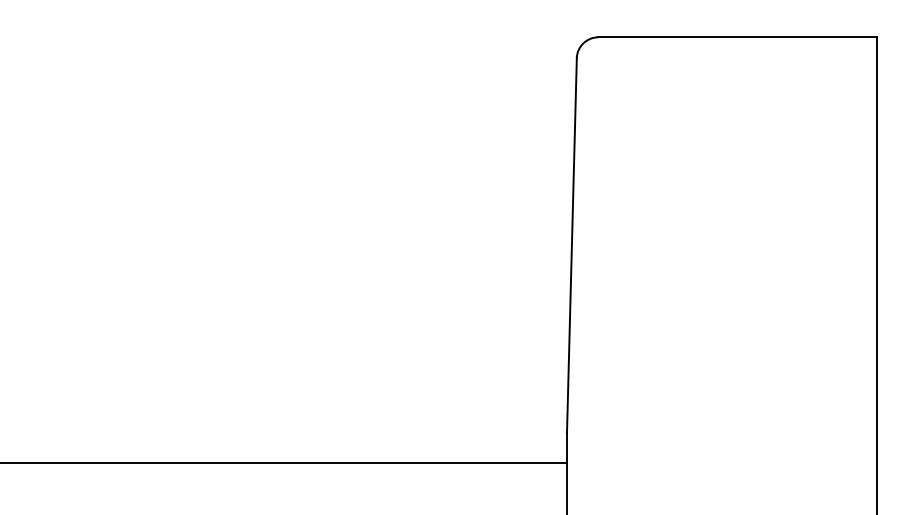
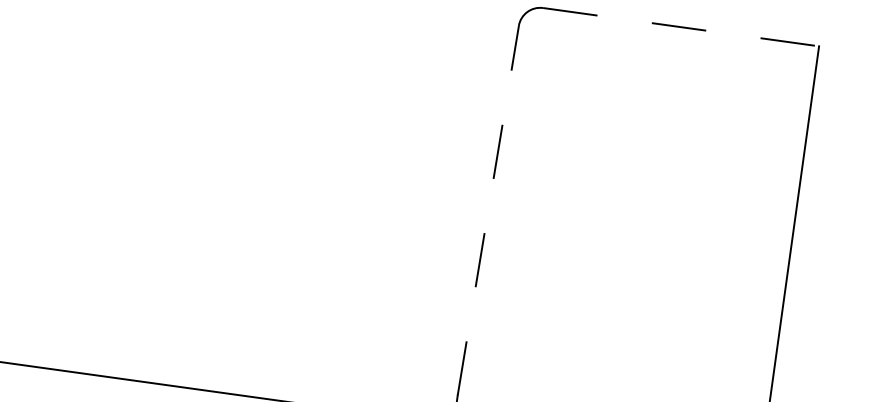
line: (738, 37) -> (681, 27), solid -> dashed
line: (571, 245) -> (487, 210), solid -> dashed

